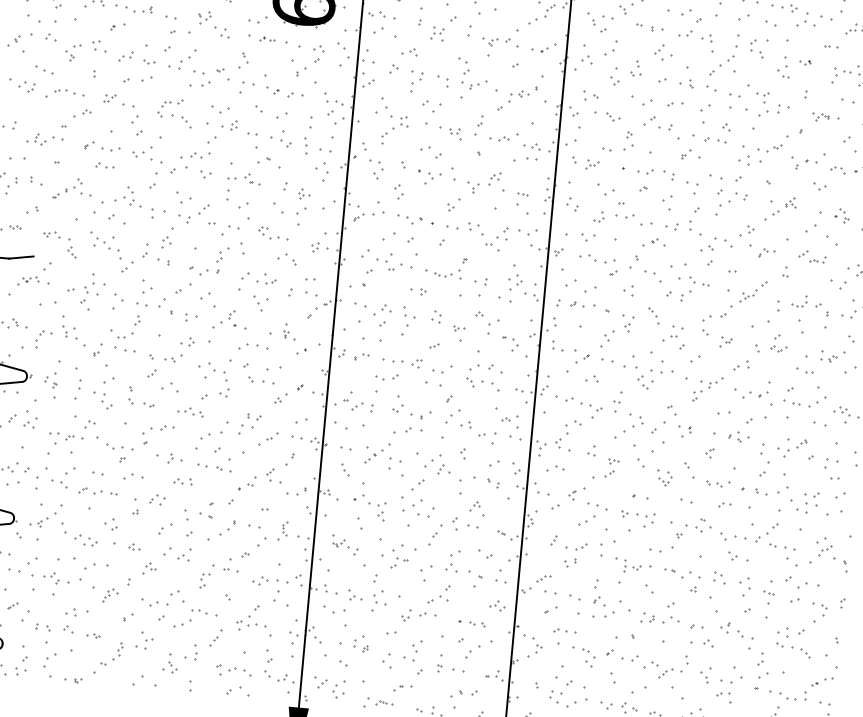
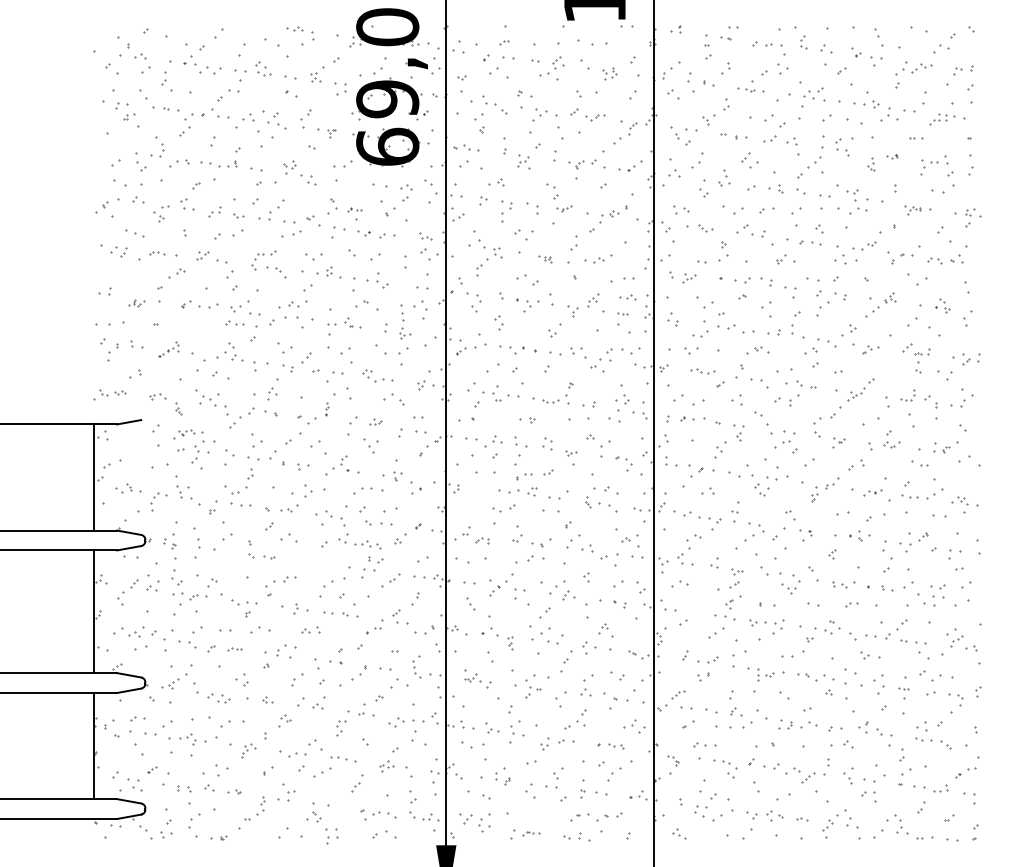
part: (770, 22) -> (853, 120), size x1.6
part: (117, 26) -> (203, 183), size x1.6
part: (267, 39) -> (354, 209), moved
part: (784, 67) -> (871, 163), size x0.6
part: (474, 84) -> (564, 208), size x0.6
part: (63, 91) -> (156, 253), size x0.7
part: (333, 99) -> (425, 236), size x0.6
part: (783, 109) -> (874, 205), size x1.6
part: (478, 125) -> (572, 249), size x1.4
part: (251, 133) -> (347, 277), size x1.6
part: (450, 133) -> (545, 259), size x0.6
part: (39, 139) -> (136, 303), size x0.6
part: (306, 145) -> (402, 312), moved
part: (531, 146) -> (627, 297), moved
part: (104, 164) -> (234, 322), moved
part: (205, 174) -> (304, 322), size x1.6
part: (819, 186) -> (917, 279), size x1.6
part: (67, 188) -> (168, 349), size x0.7
part: (227, 194) -> (328, 340), size x1.6
part: (598, 215) -> (700, 328), size x1.6
part: (71, 248) -> (178, 408), size x0.6
part: (144, 249) -> (251, 403), size x1.6
part: (597, 257) -> (702, 370), size x0.7
part: (219, 262) -> (326, 409), size x0.6
part: (785, 272) -> (918, 367), moved
part: (266, 279) -> (375, 421), size x0.6
part: (28, 281) -> (184, 434), moved
part: (654, 315) -> (764, 422), size x1.6
part: (290, 331) -> (403, 471), size x1.6
part: (187, 341) -> (302, 490), size x1.6
part: (362, 357) -> (524, 476), moved
part: (606, 360) -> (721, 471), size x1.6
part: (470, 378) -> (587, 501), size x0.6
part: (697, 391) -> (814, 494), size x0.7
part: (755, 394) -> (872, 492), size x0.7
part: (106, 401) -> (176, 577), moved
part: (362, 407) -> (482, 540), size x0.6
part: (190, 411) -> (367, 544), moved
part: (664, 477) -> (789, 583), size x1.4
part: (105, 493) -> (234, 649), size x0.6
part: (576, 494) -> (733, 602), moved
part: (157, 500) -> (286, 651), size x1.4
part: (381, 511) -> (510, 642), size x0.7
part: (472, 525) -> (602, 648), size x1.6
part: (283, 530) -> (414, 670), size x1.6
part: (845, 565) -> (977, 654), size x1.6
part: (719, 577) -> (853, 677), size x1.6
part: (500, 581) -> (635, 701), size x1.6
part: (497, 605) -> (634, 725), size x1.4
part: (70, 611) -> (210, 770), size x1.6
part: (246, 623) -> (386, 766), size x0.7
part: (532, 643) -> (673, 760), size x0.6
part: (195, 653) -> (327, 836), moved
part: (402, 689) -> (579, 817), moved
part: (796, 695) -> (940, 788), size x0.7

